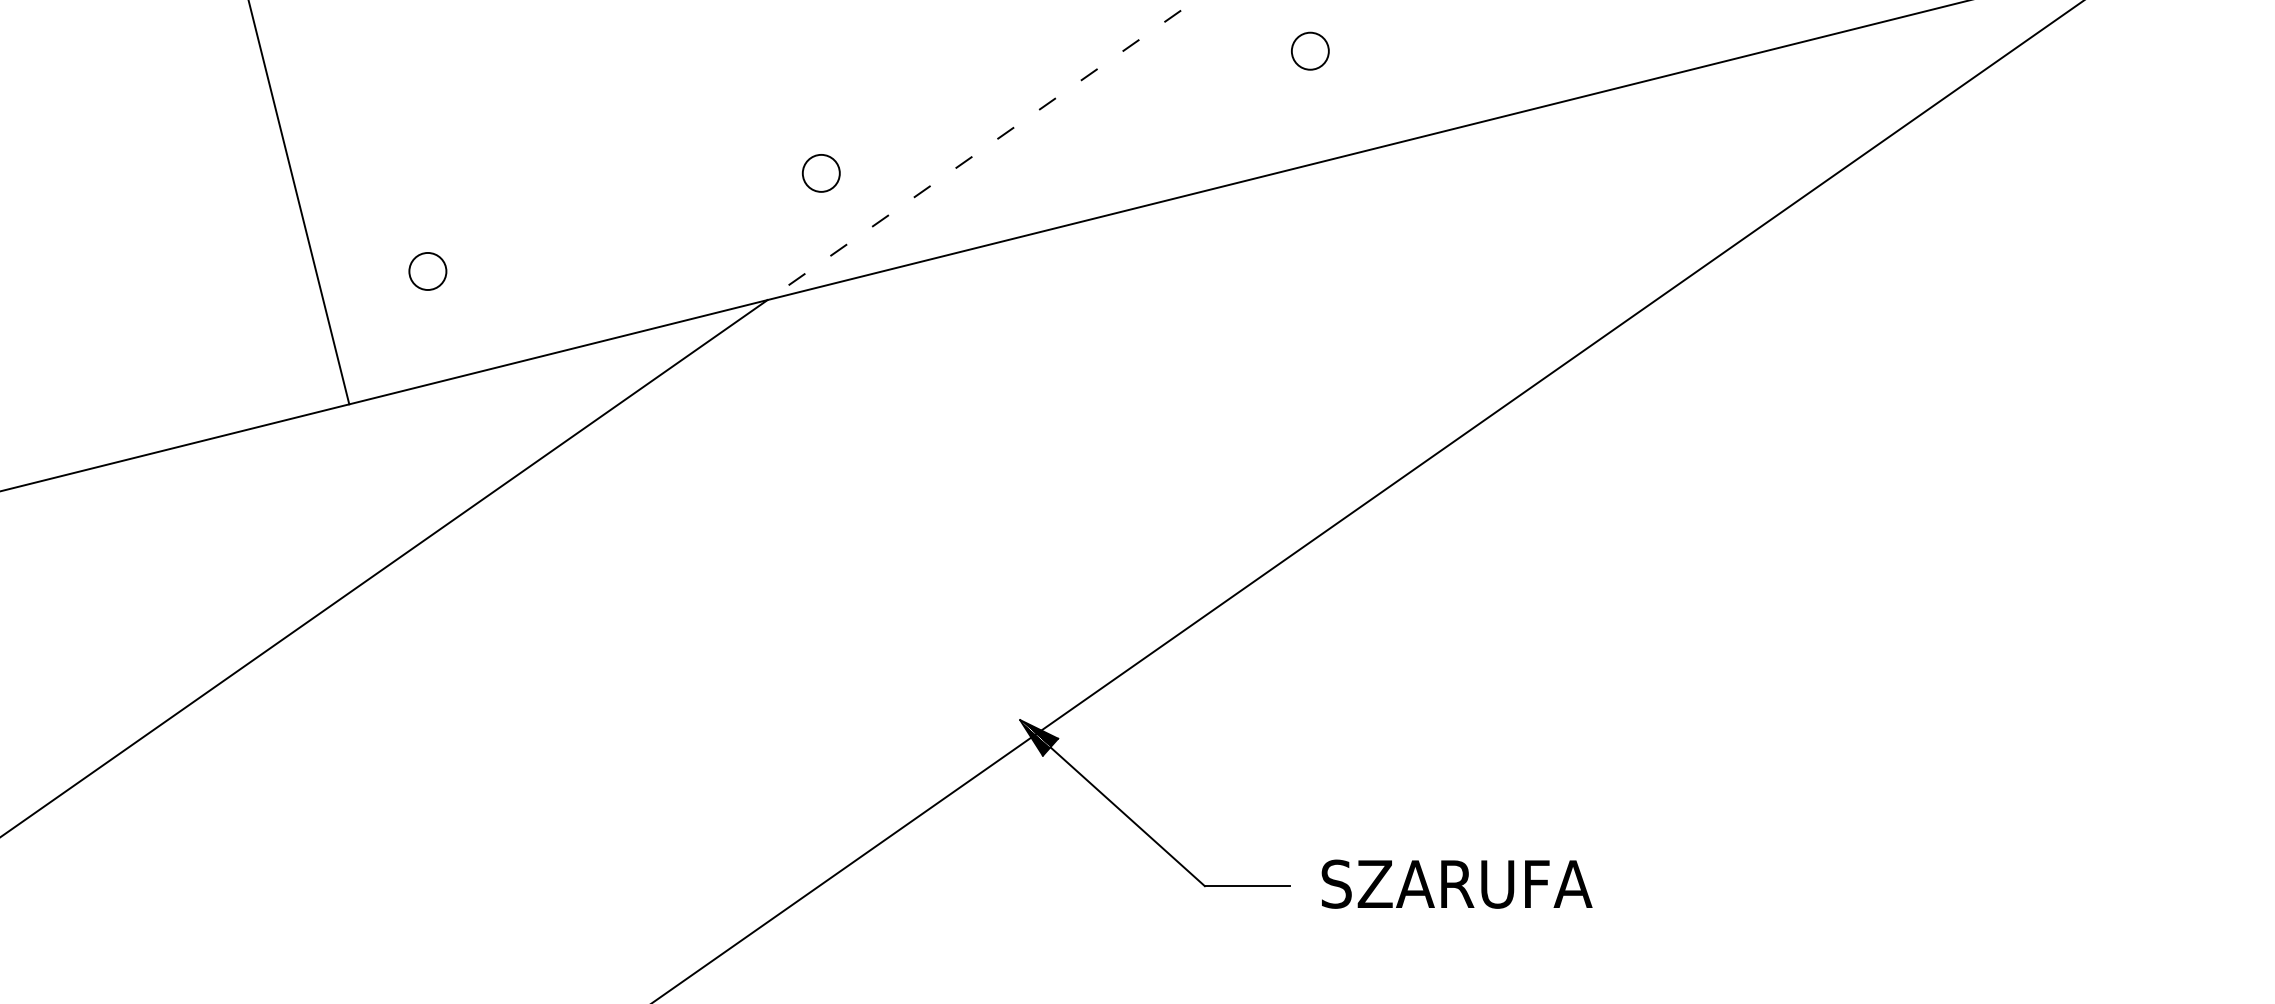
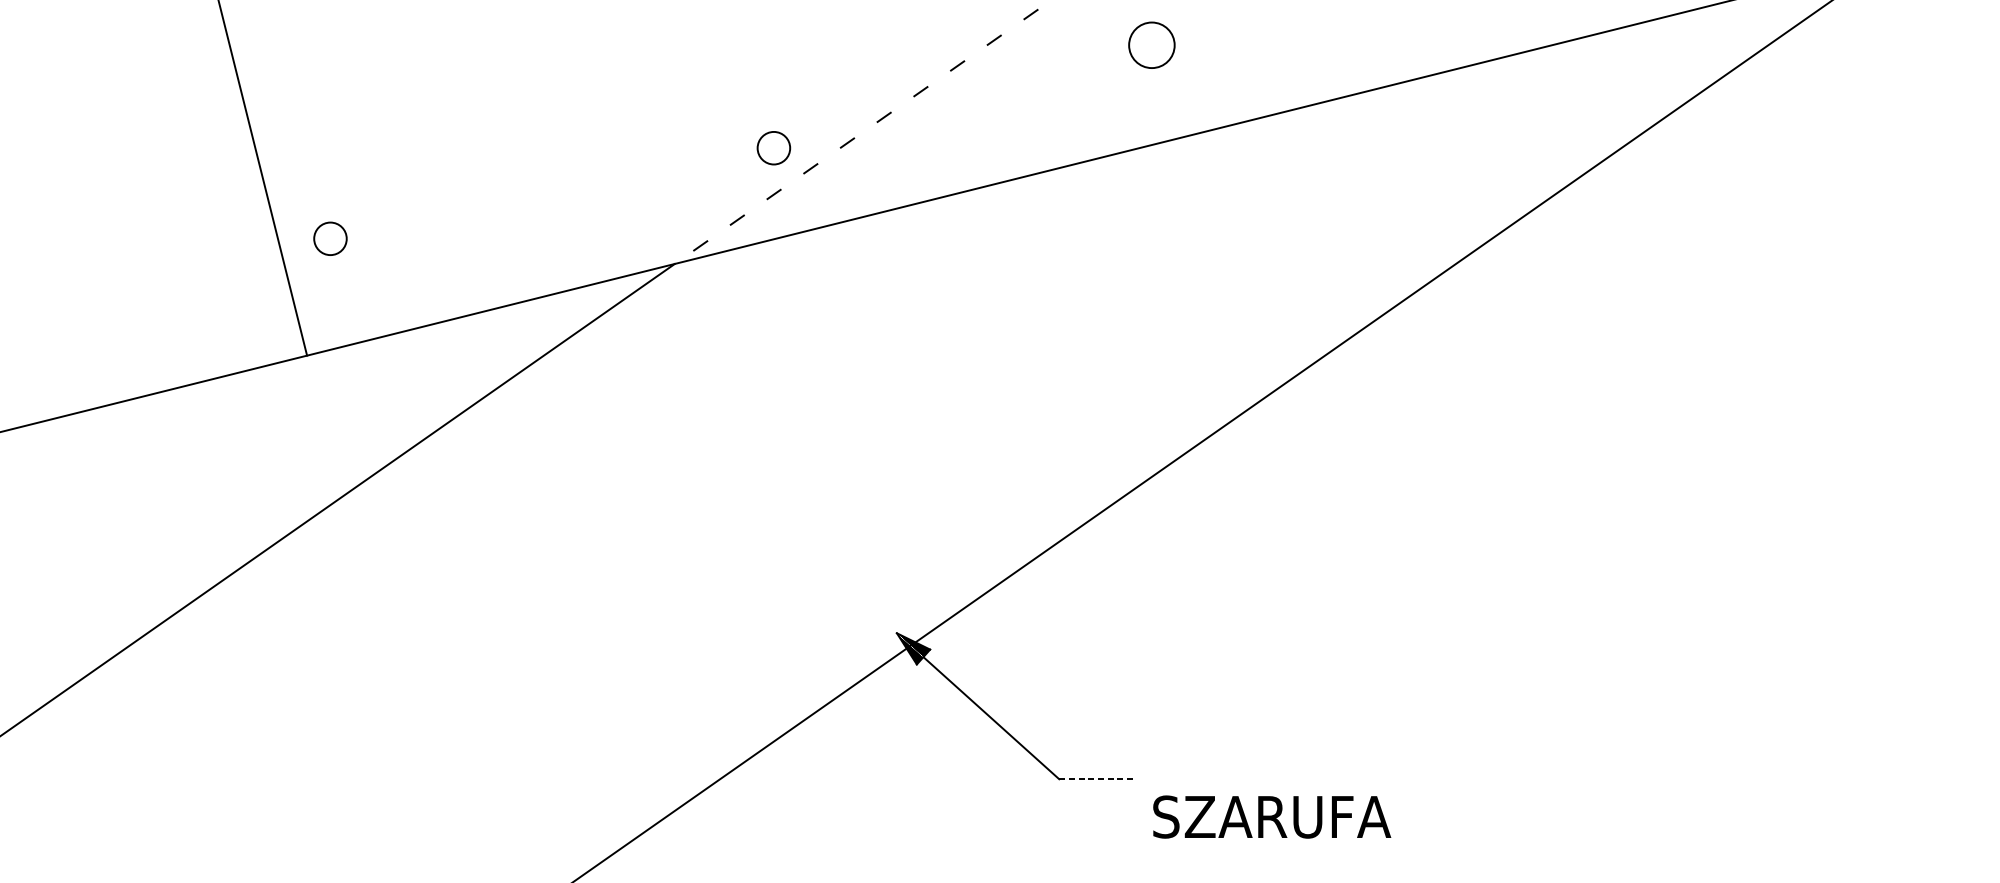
circle: (1310, 50) -> (1152, 44), size x1.4
circle: (820, 173) -> (773, 148), moved
circle: (427, 271) -> (330, 238), moved
text: (1456, 883) -> (1271, 816), moved
line: (1247, 886) -> (1096, 779), solid -> dashed

